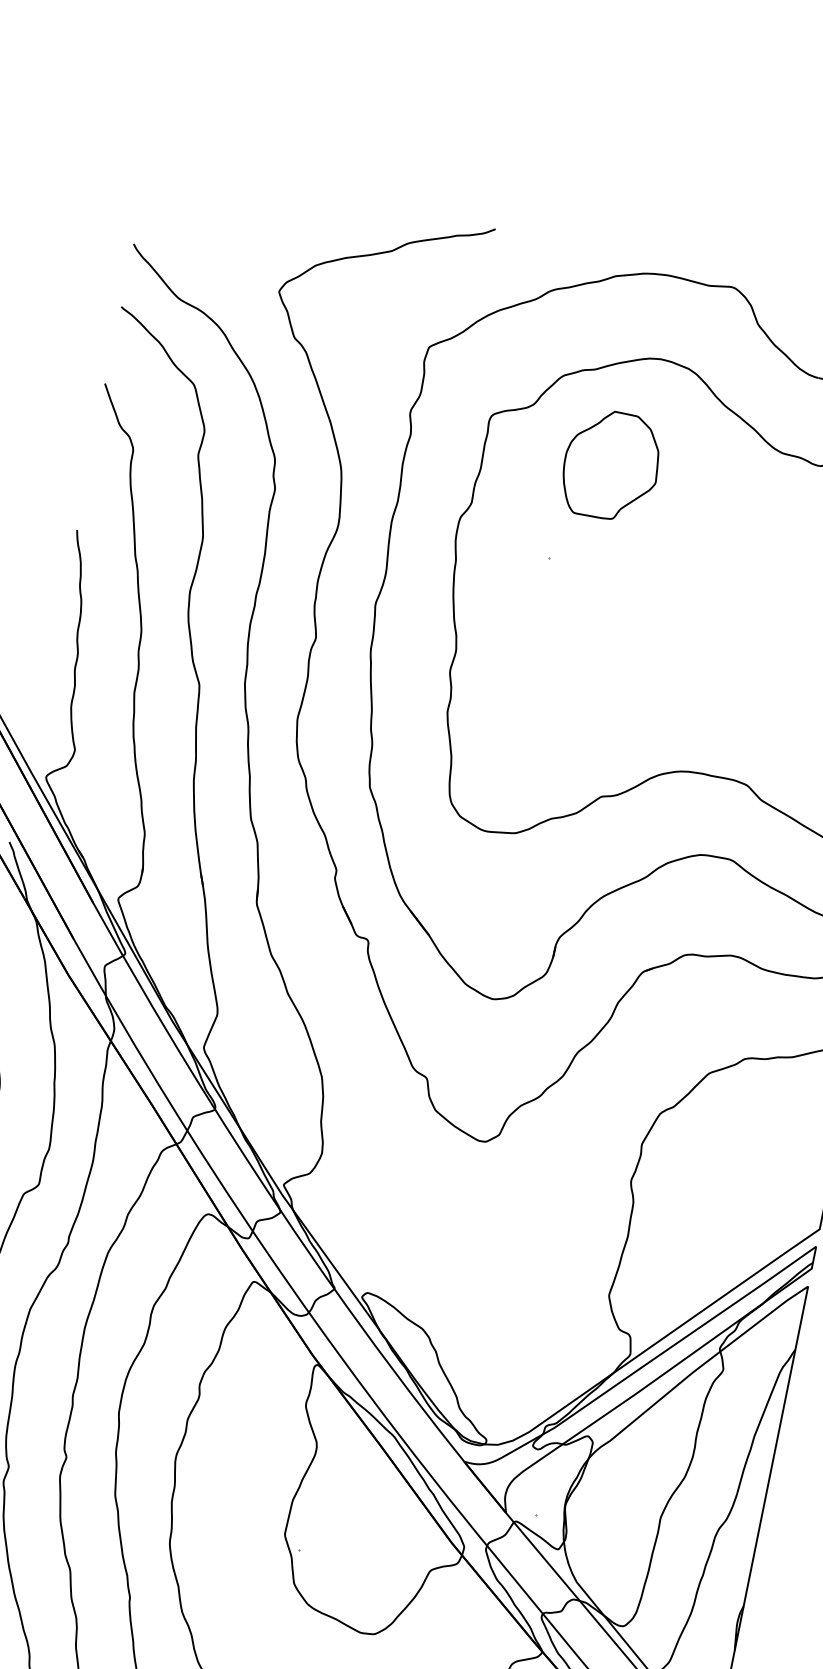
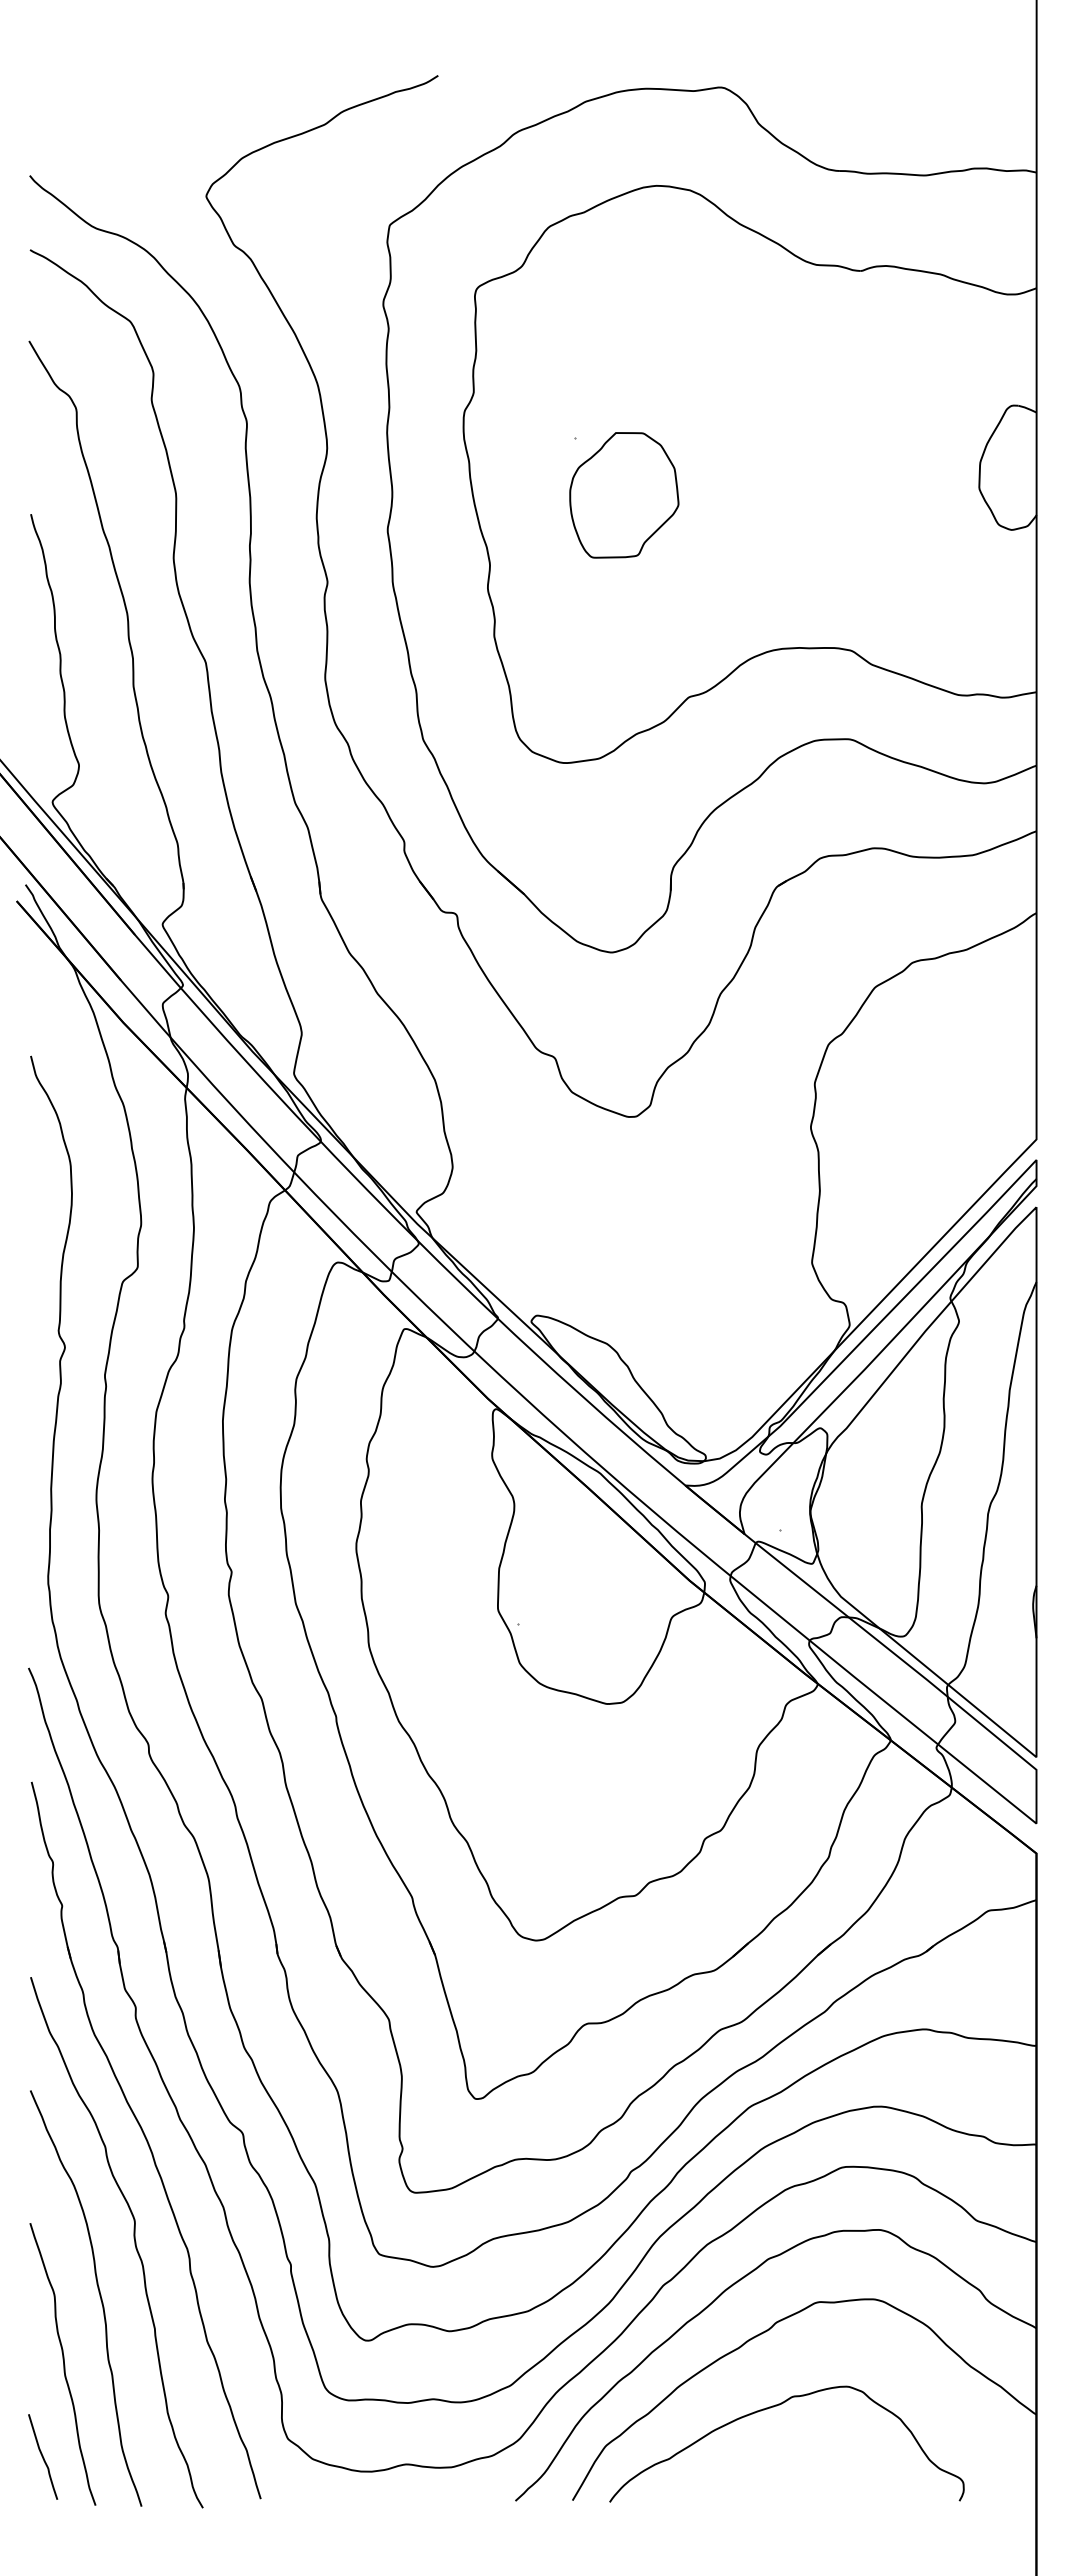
part: (611, 465) -> (624, 495), moved

